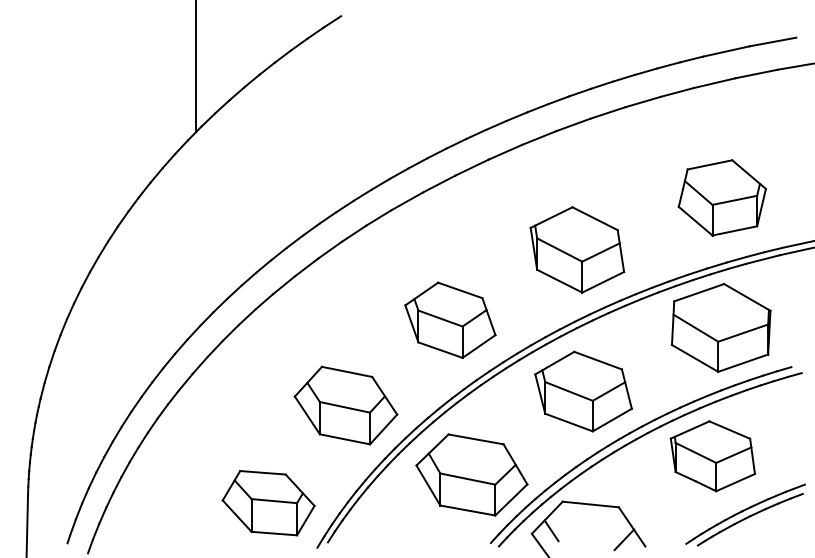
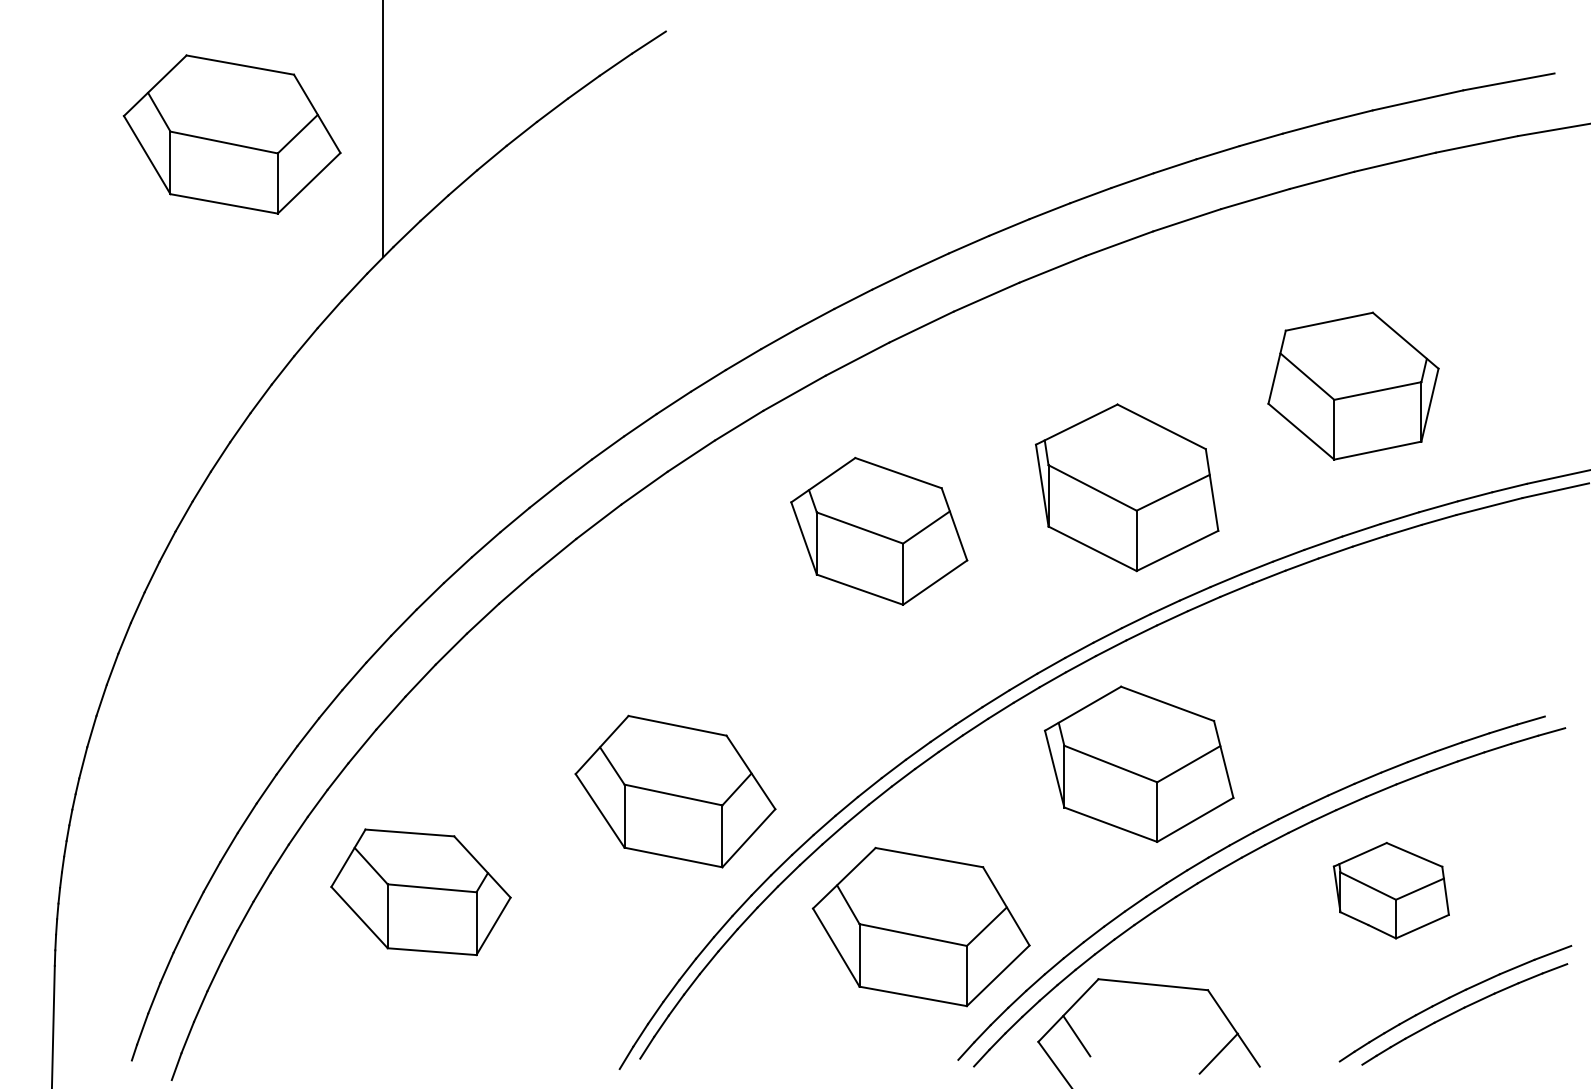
part: (118, 68) -> (231, 133), added
part: (721, 197) -> (1351, 385), moved
part: (450, 319) -> (879, 529), moved
part: (721, 327) -> (1408, 639), removed
part: (712, 456) -> (1390, 890), size x0.7
part: (268, 503) -> (420, 892), moved

